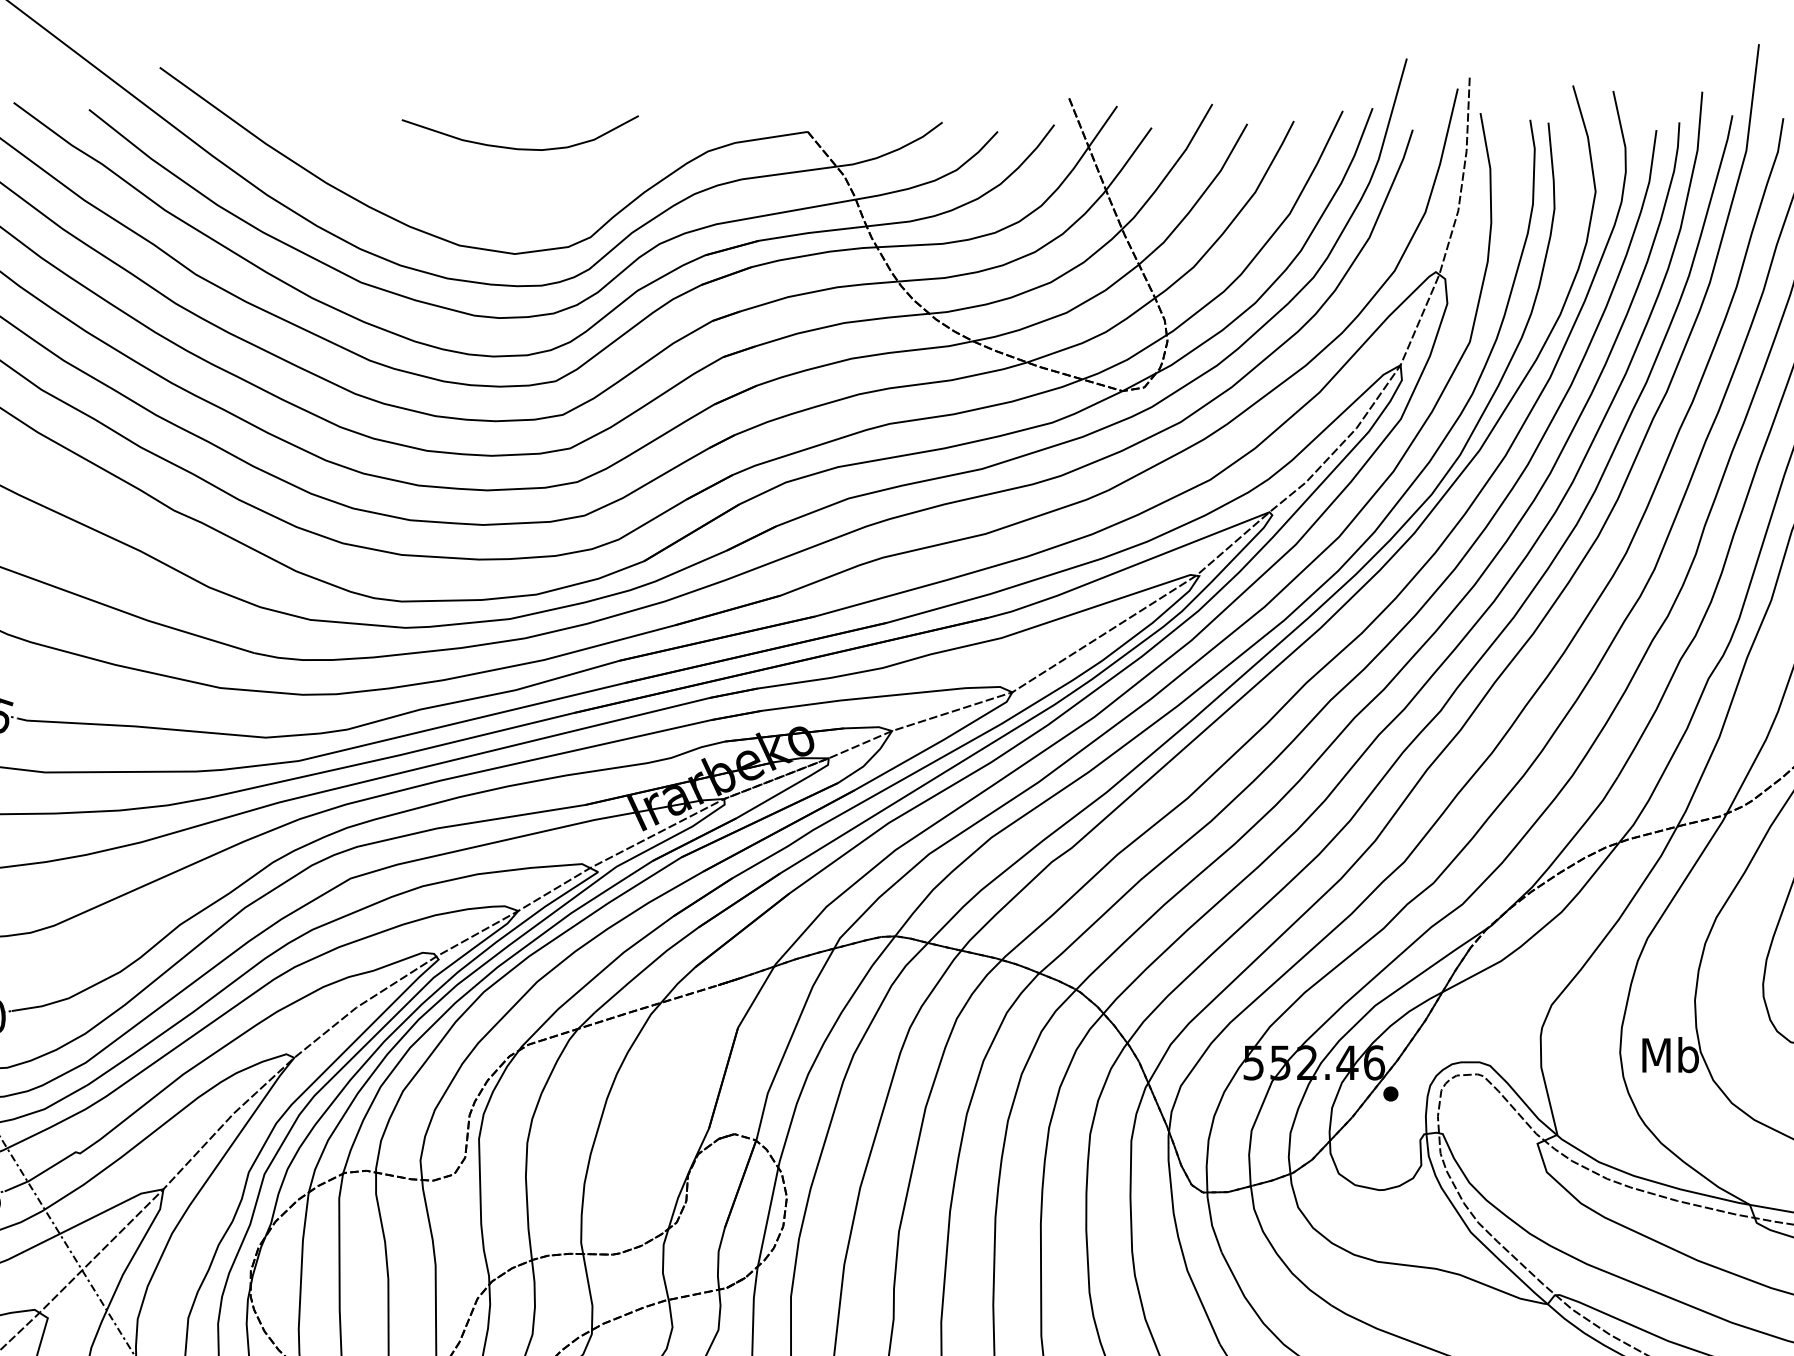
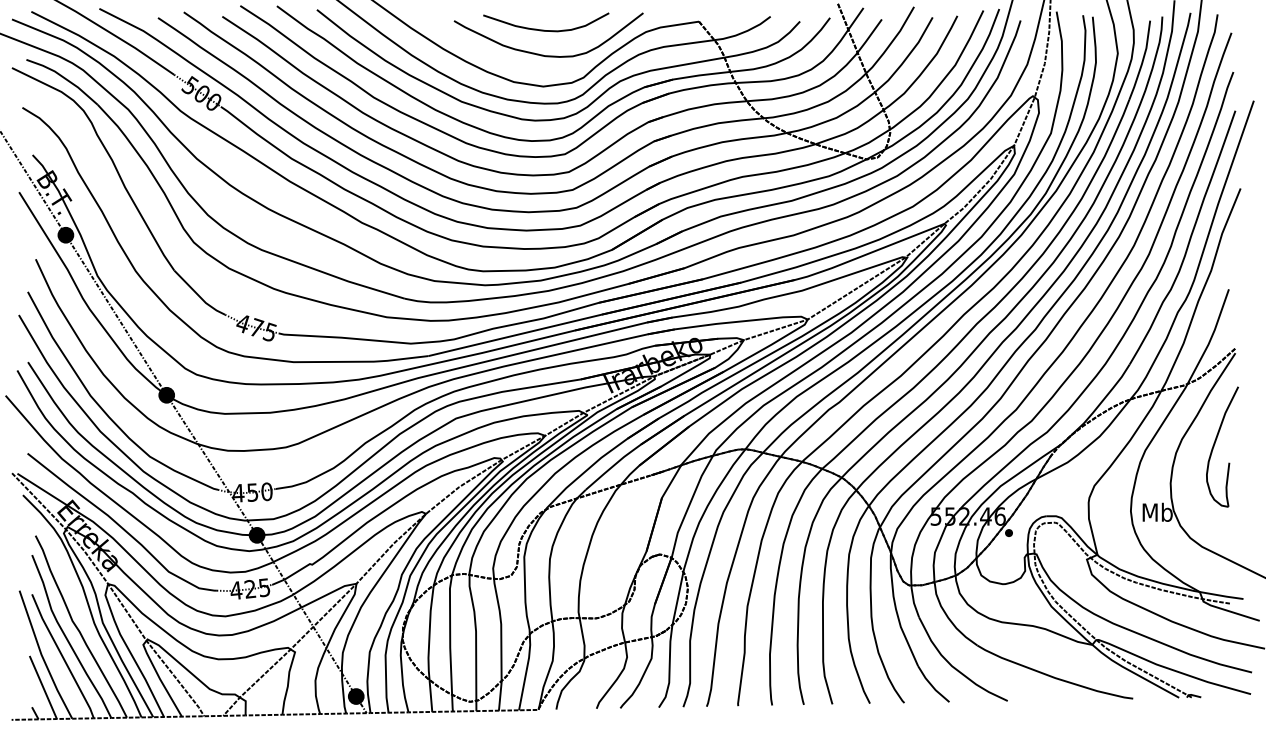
curve: (515, 193) -> (543, 54), added

